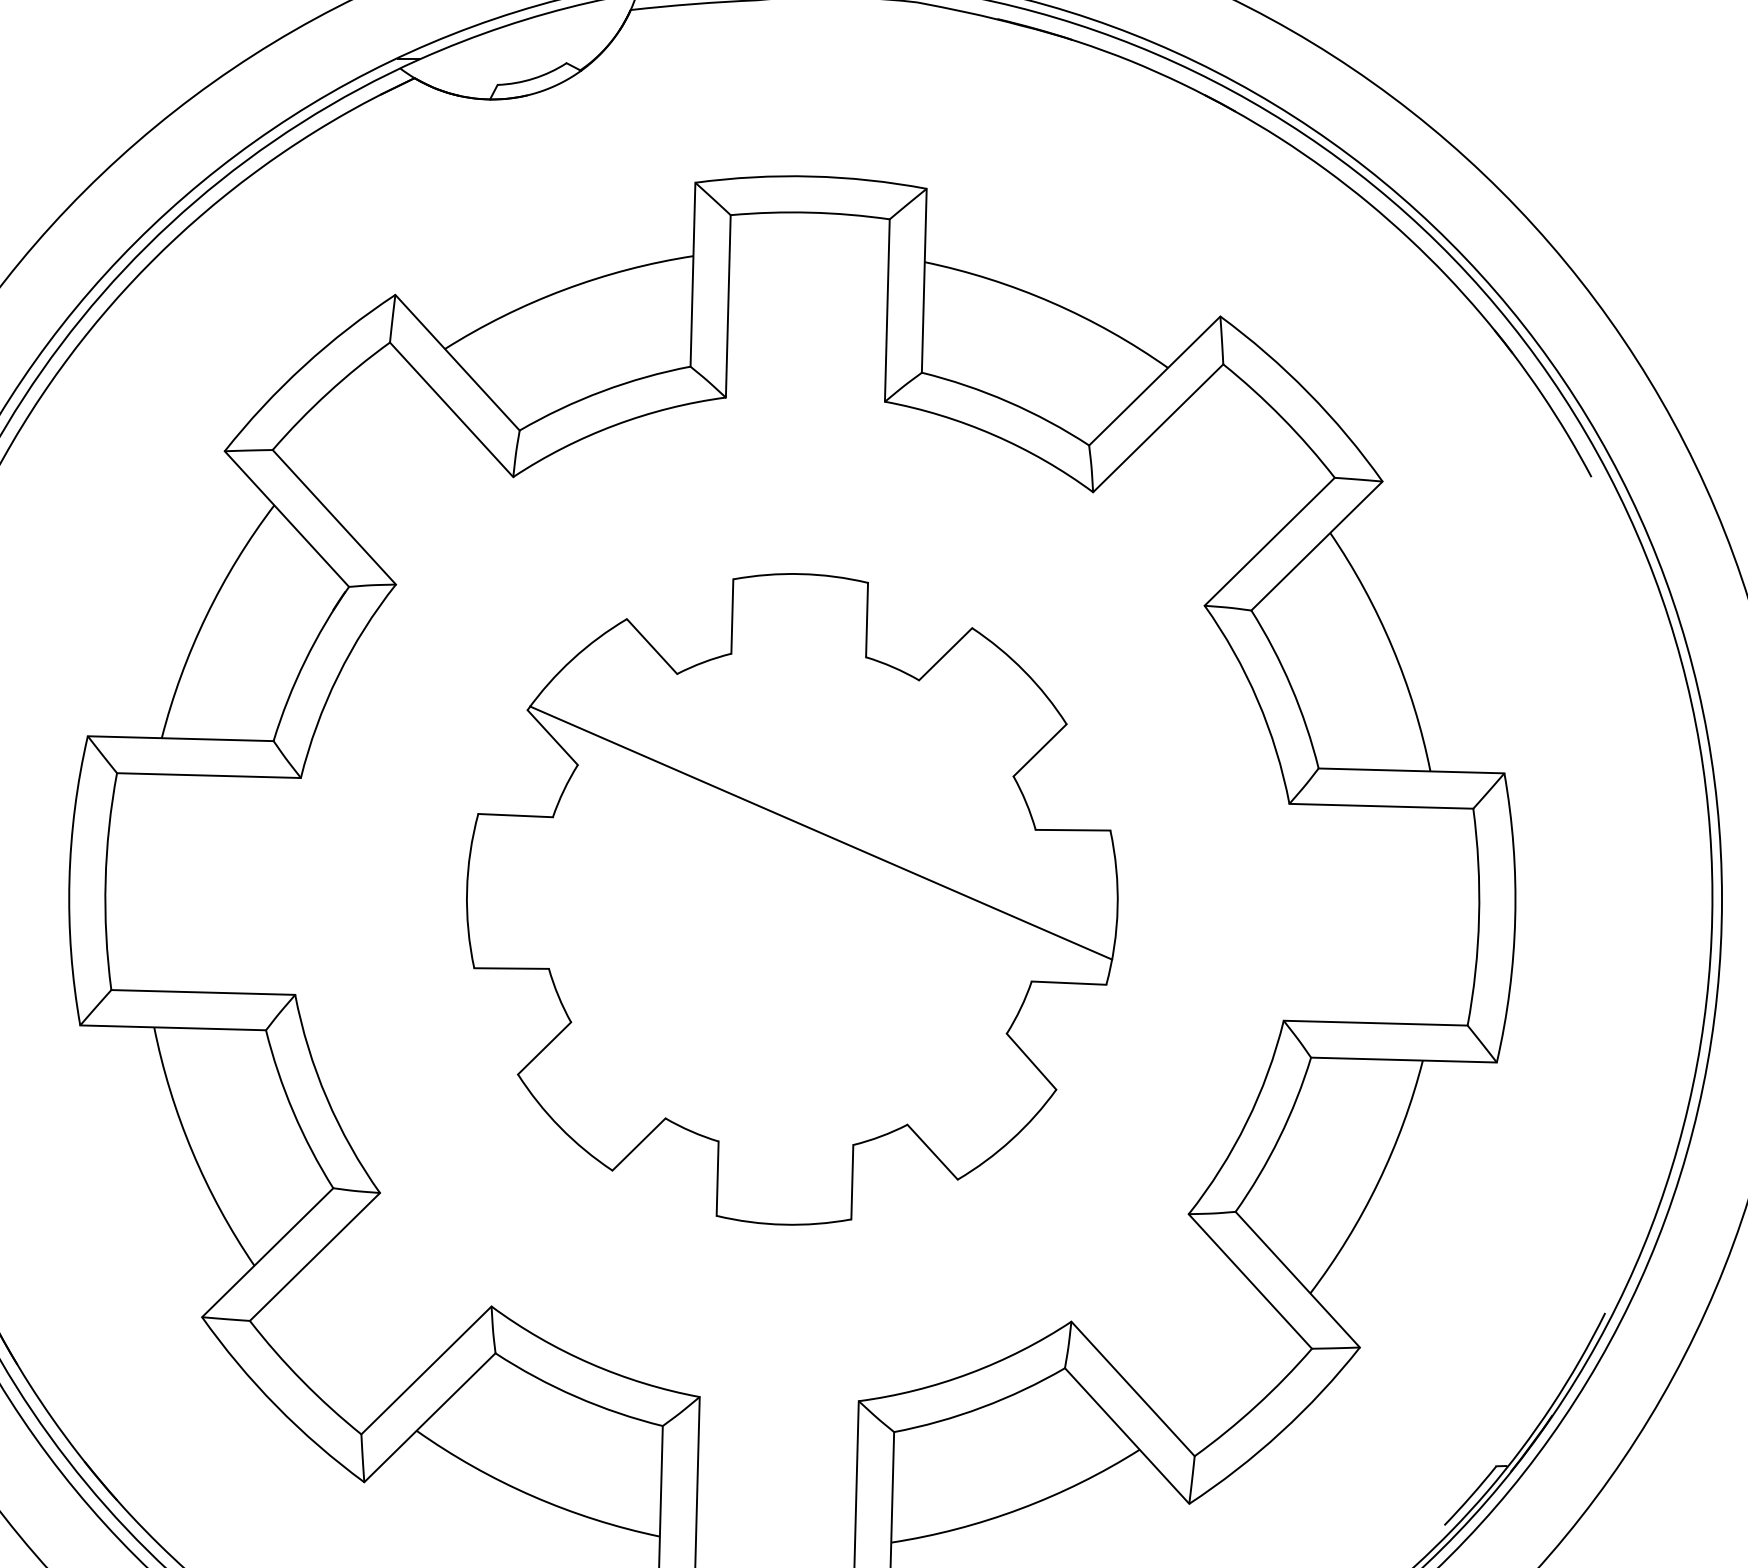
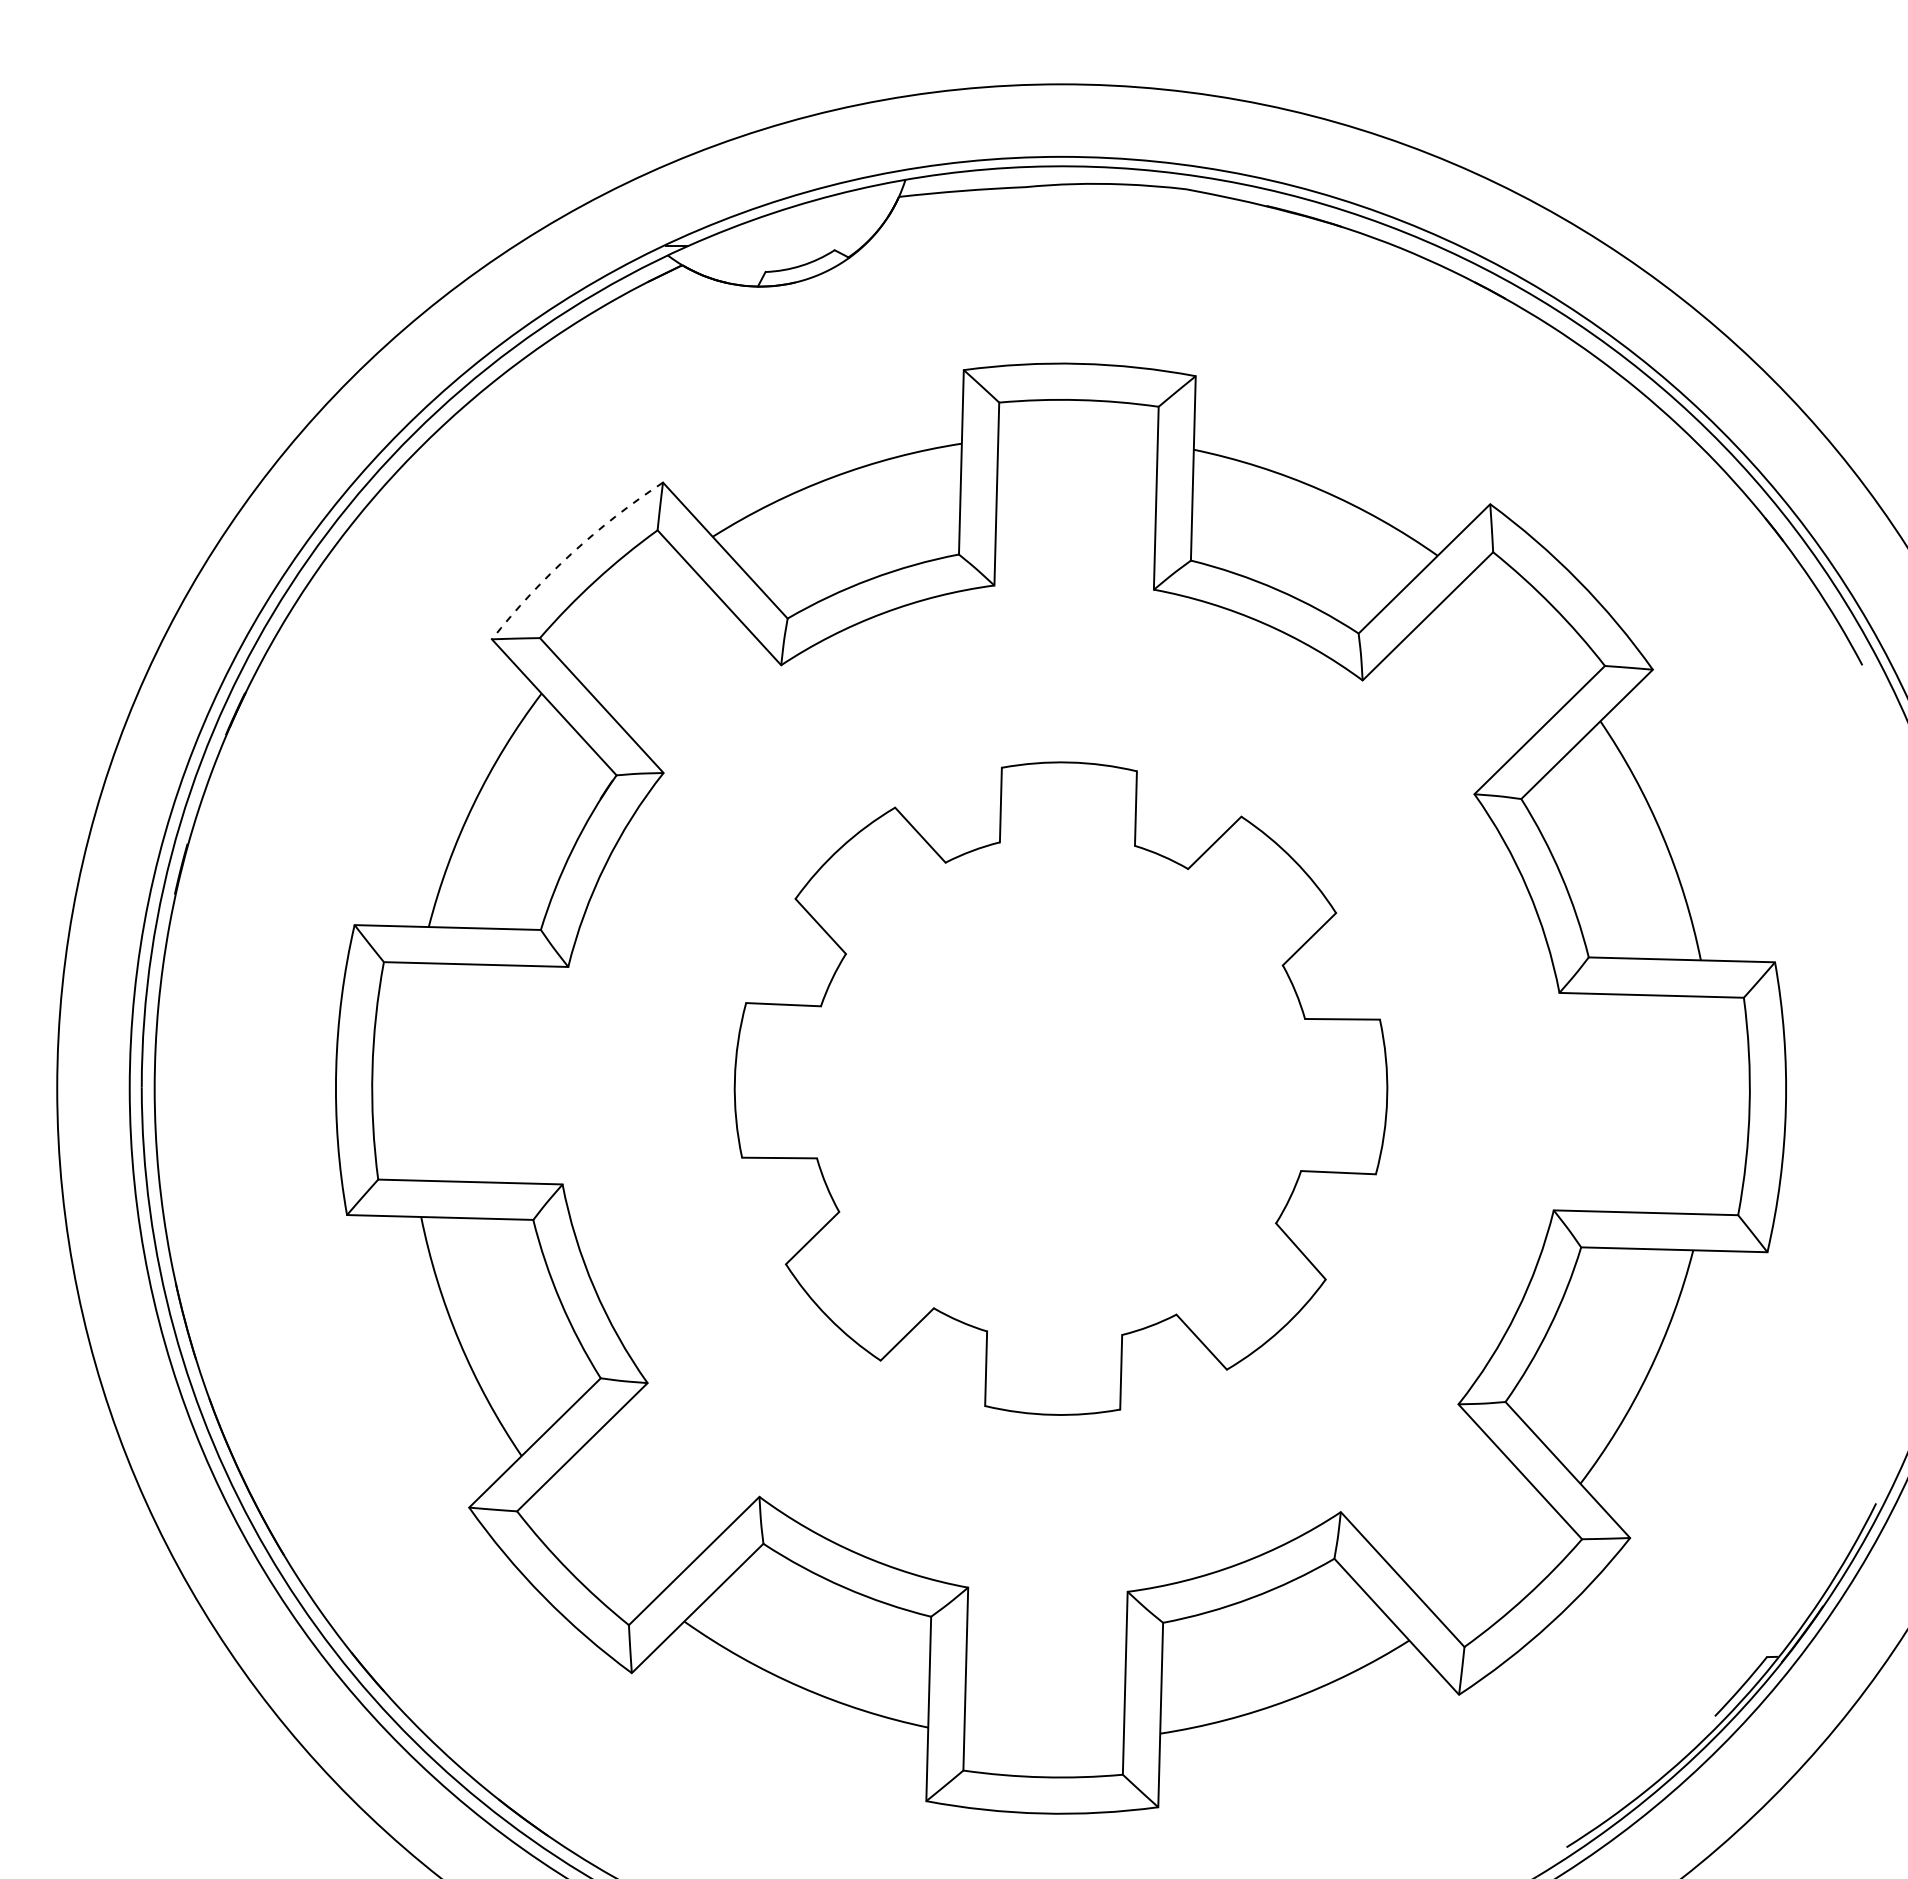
arc: (304, 366) -> (571, 554), solid -> dashed
line: (820, 833) -> (1089, 1022), removed

